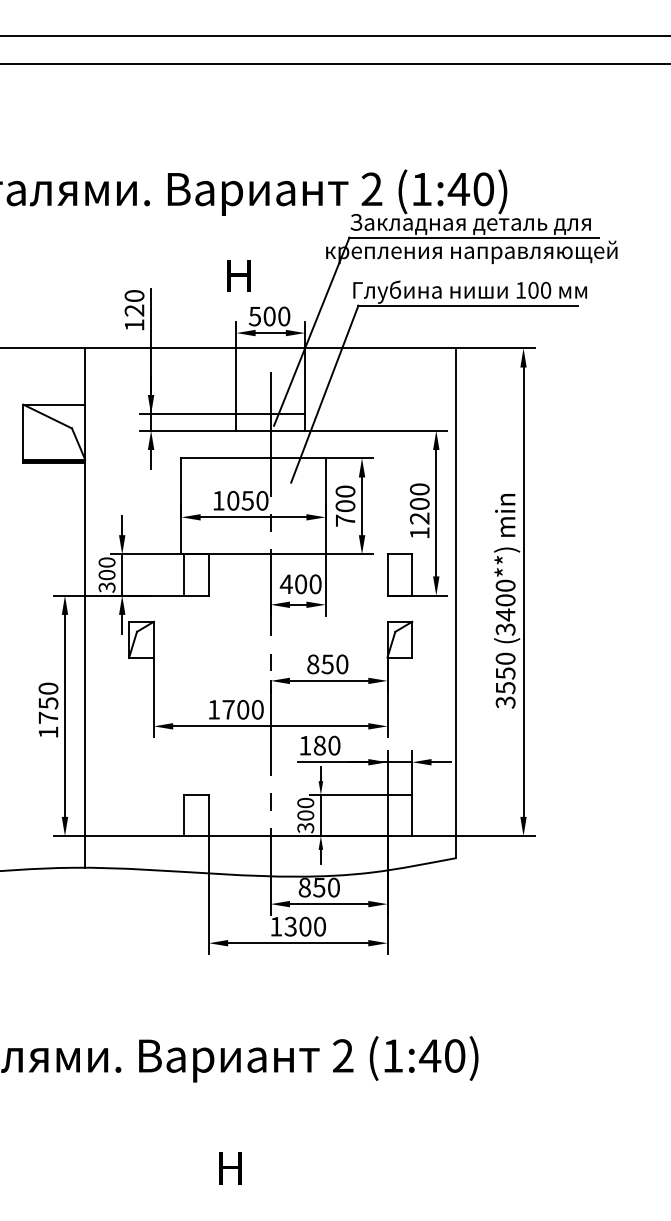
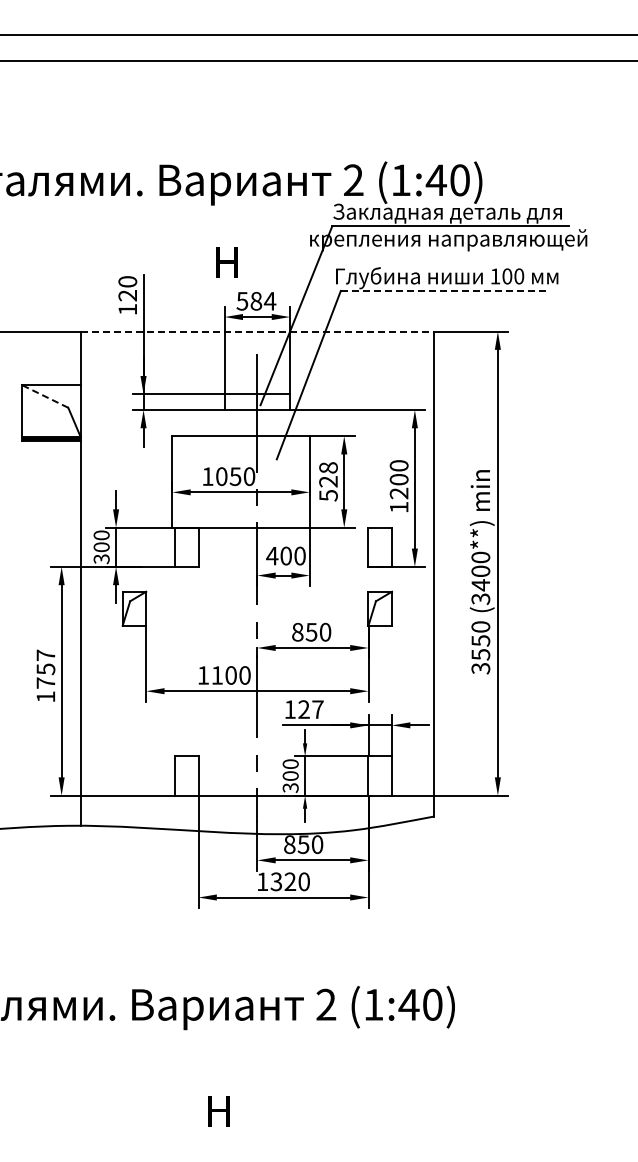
line: (468, 305) -> (445, 290), solid -> dashed
text: (277, 315) -> (263, 300), 500 -> 584
line: (270, 348) -> (257, 331), solid -> dashed
line: (48, 416) -> (45, 396), solid -> dashed
text: (345, 505) -> (328, 481), 700 -> 528
text: (48, 688) -> (45, 655), 1750 -> 1757
text: (228, 709) -> (217, 675), 1700 -> 1100
text: (326, 745) -> (310, 709), 180 -> 127
text: (305, 926) -> (290, 881), 1300 -> 1320

